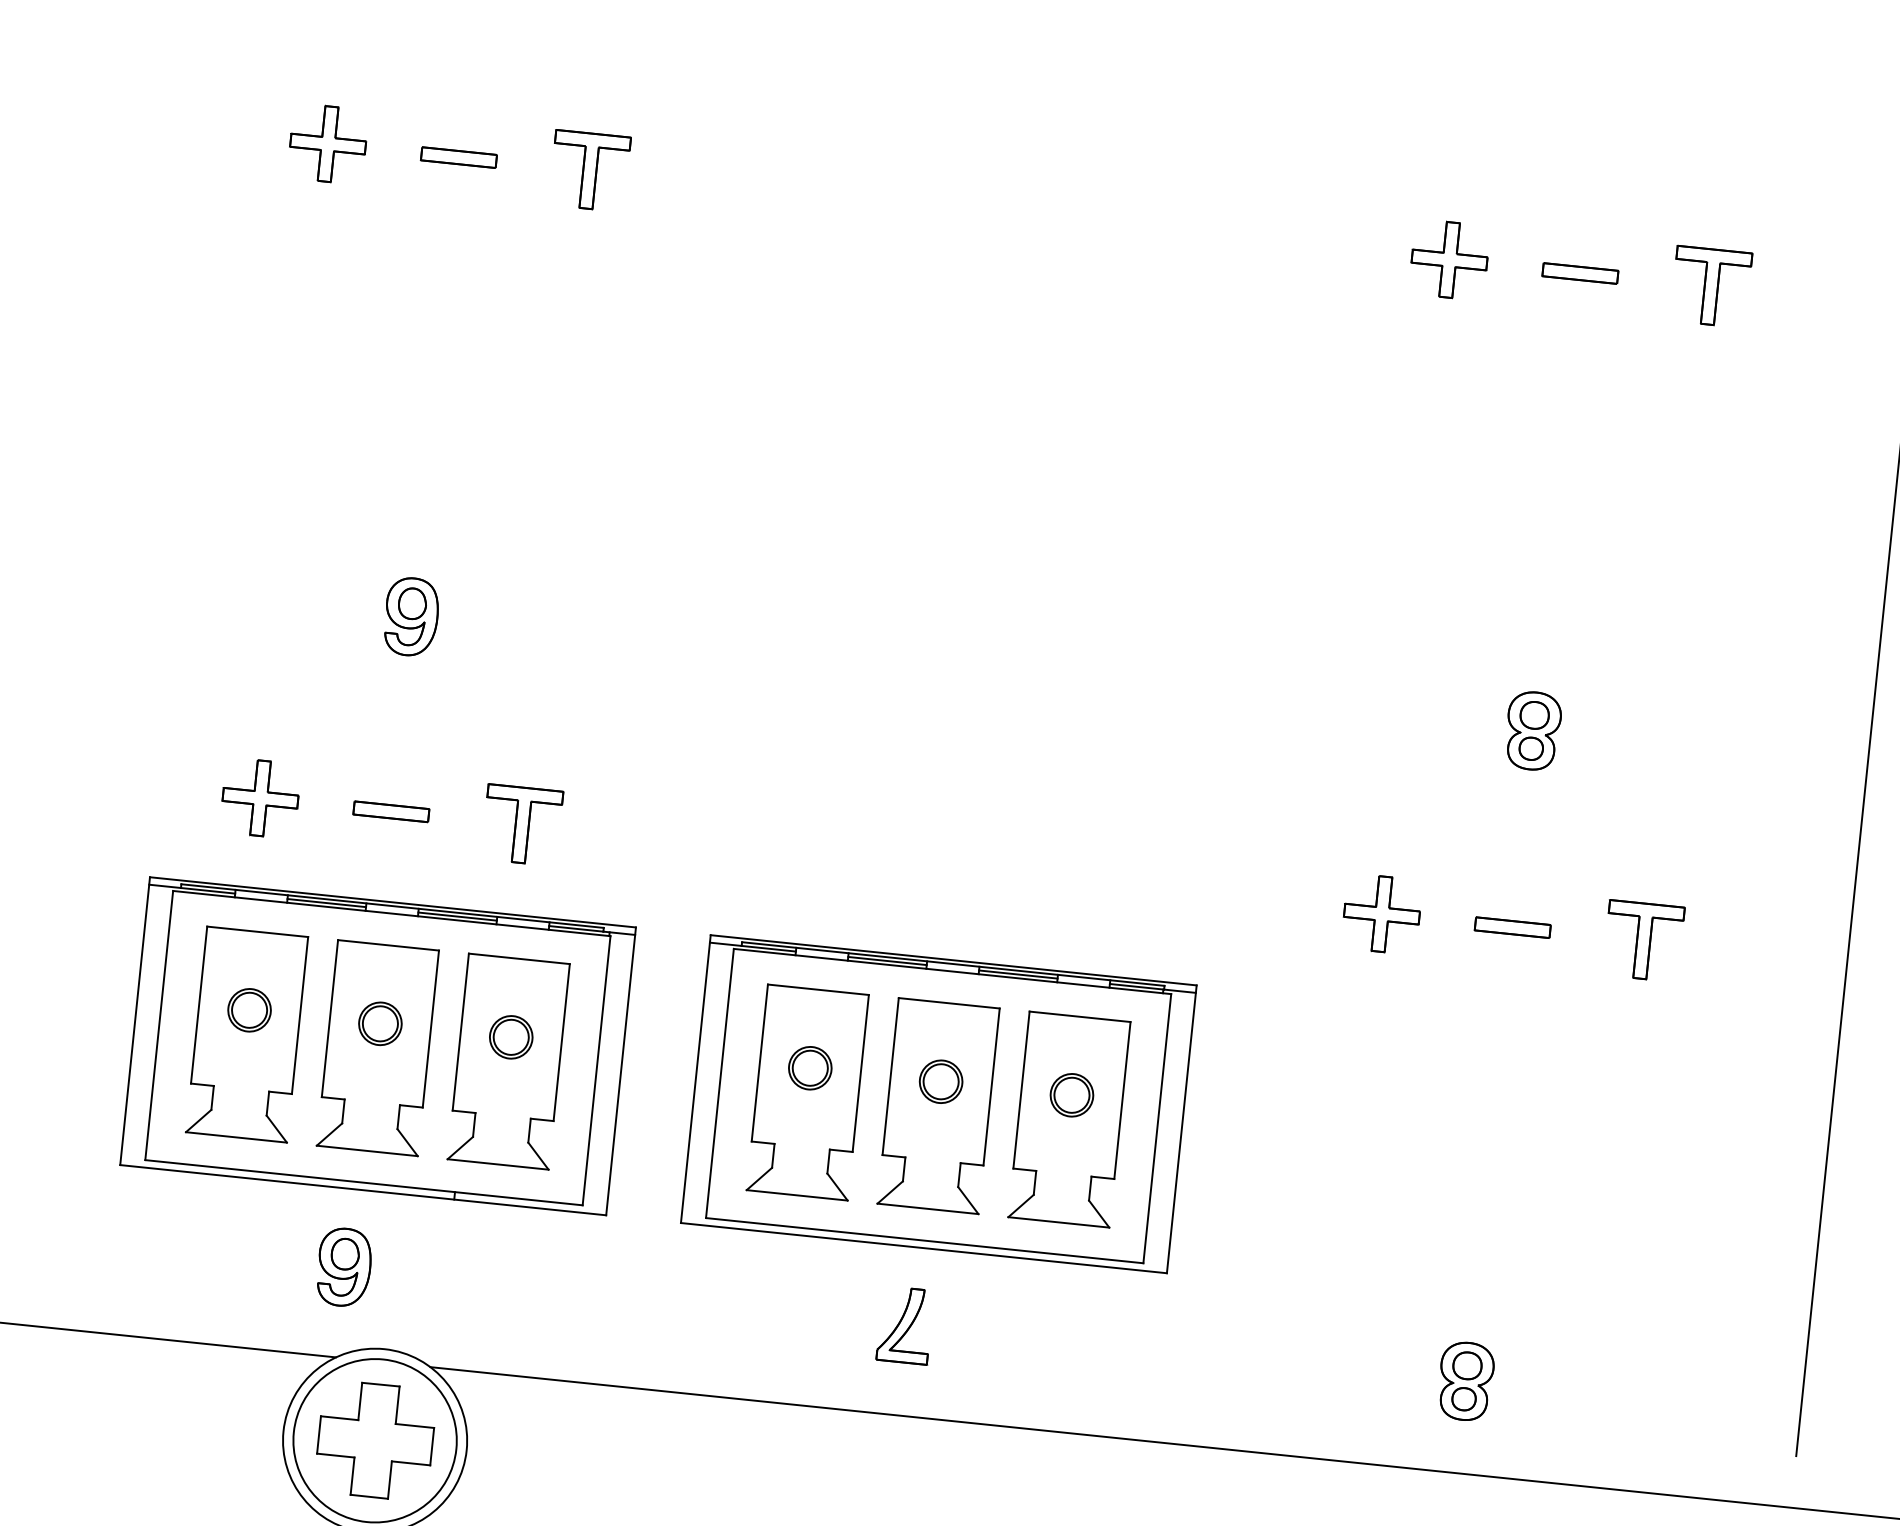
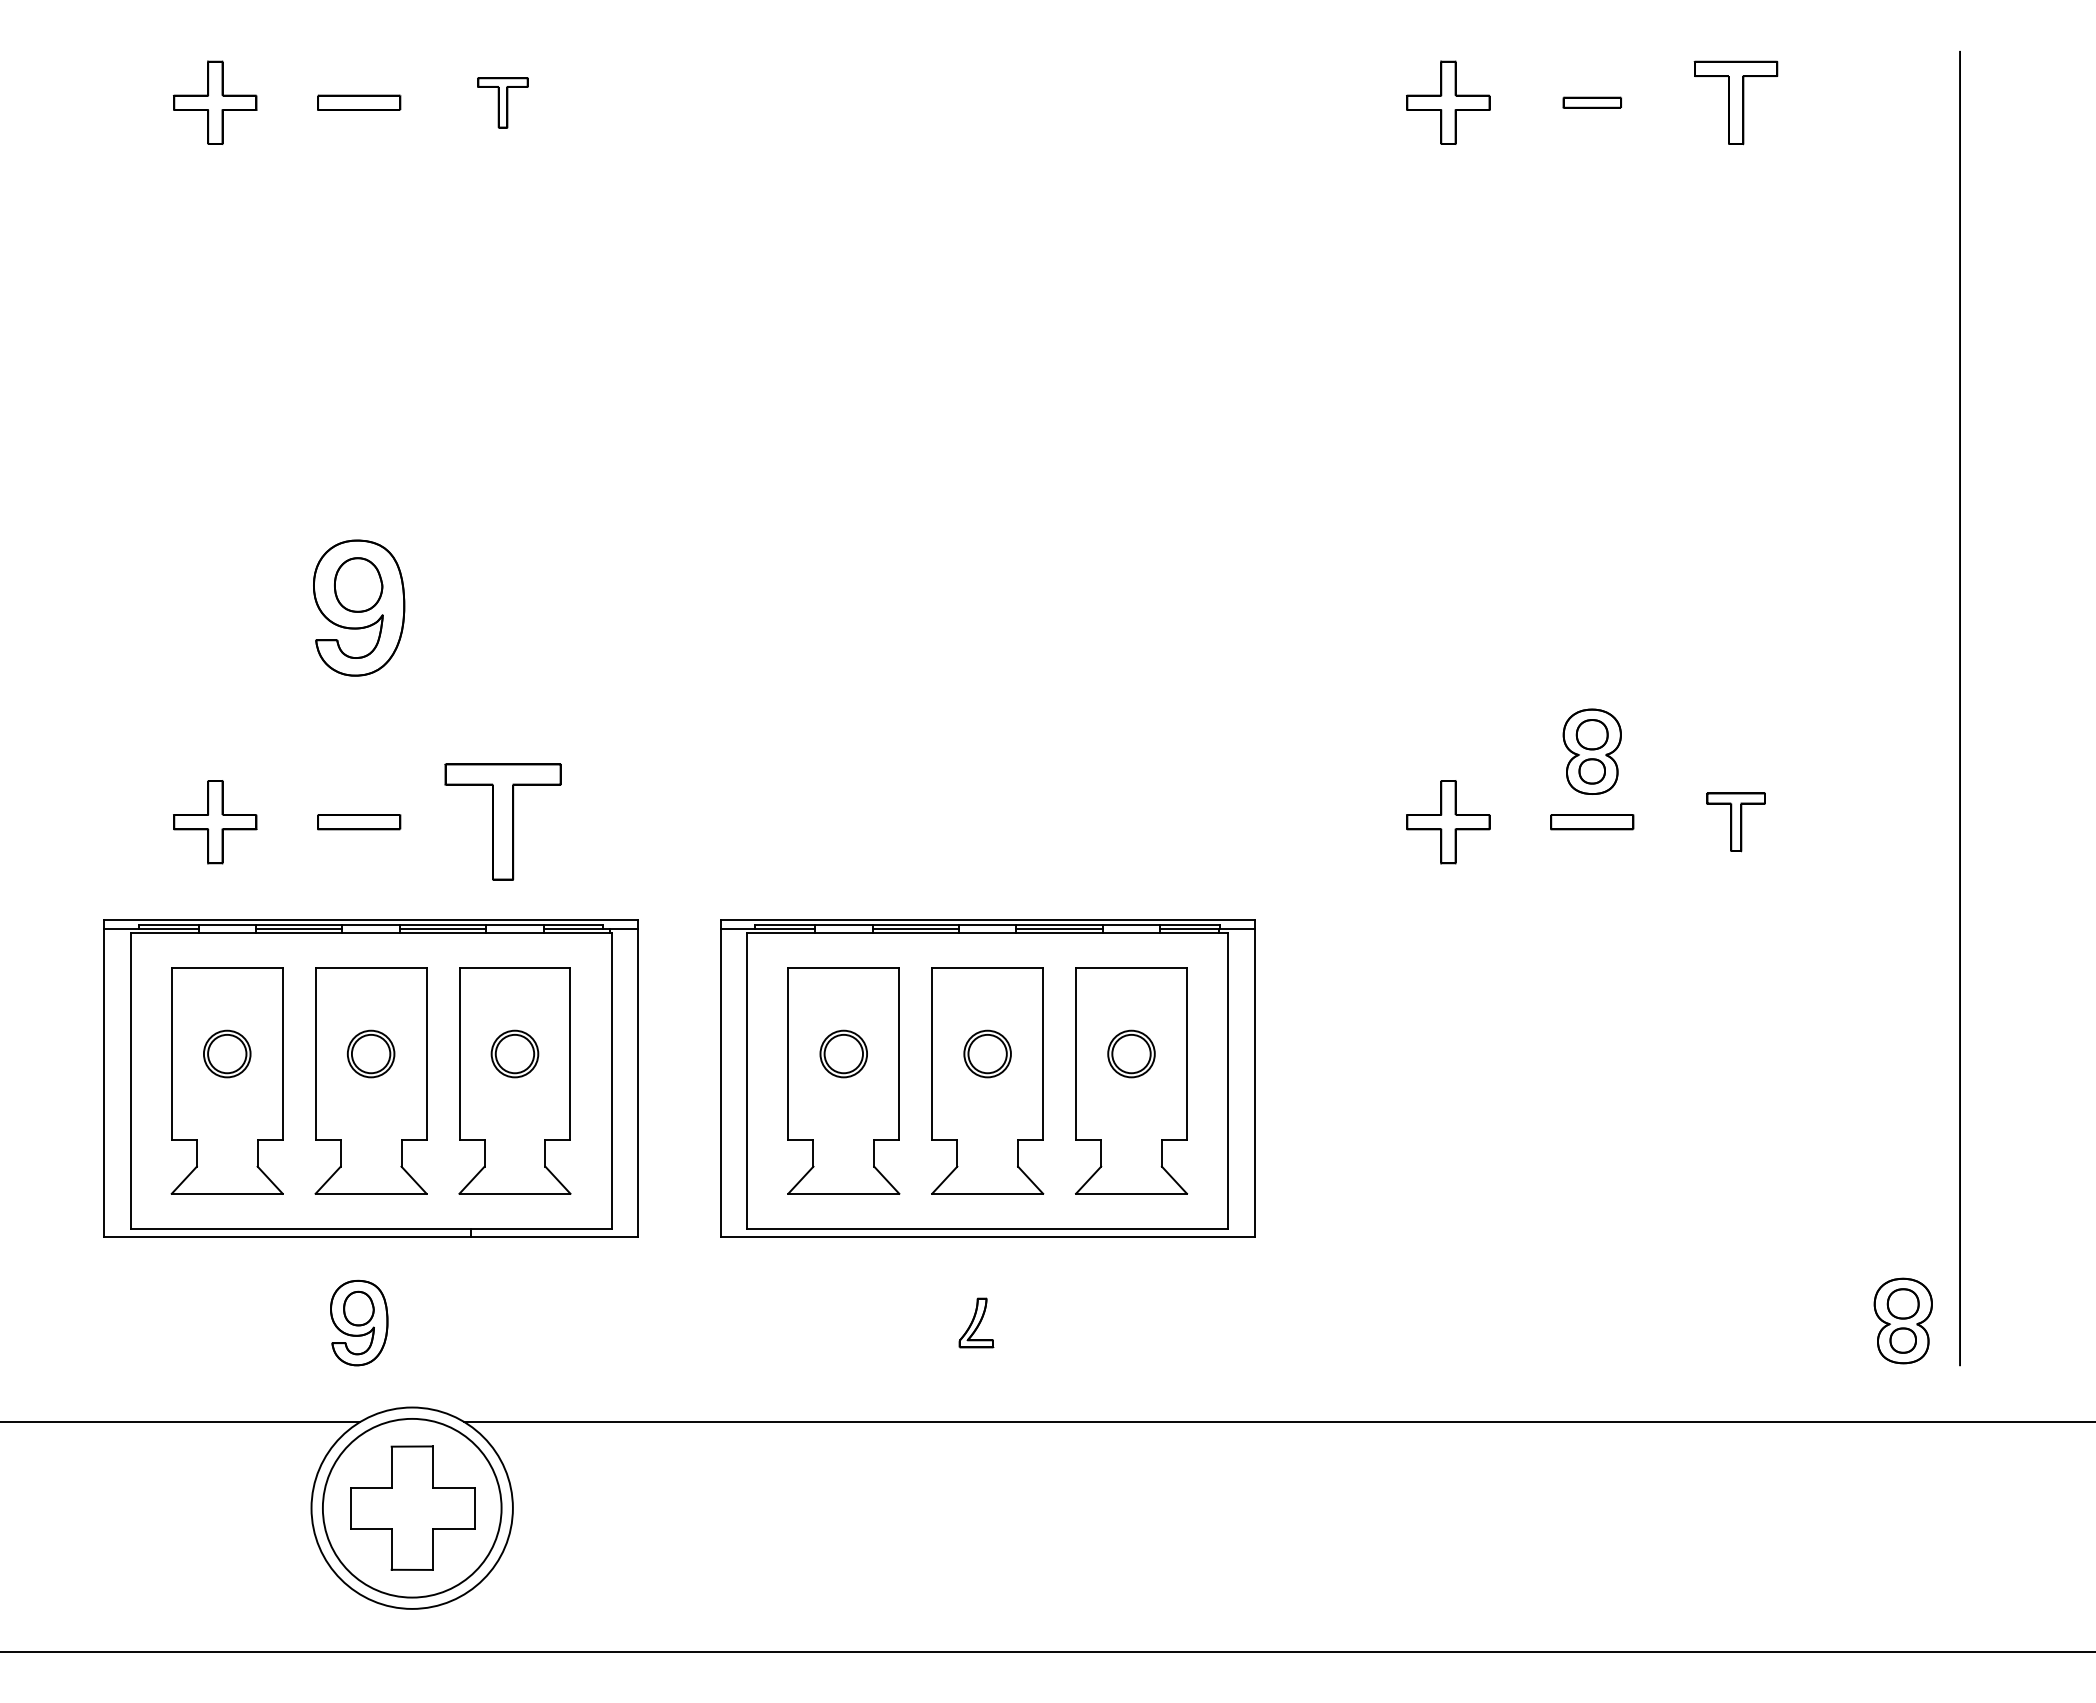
part: (589, 170) -> (502, 102), size x0.6
part: (1580, 273) -> (1592, 102), size x0.7
part: (411, 616) -> (359, 607), size x1.6
part: (1532, 730) -> (1591, 751), moved
part: (521, 825) -> (502, 822), size x1.4
part: (1643, 941) -> (1736, 822), size x0.7
part: (905, 1324) -> (976, 1322), size x0.6
part: (1465, 1380) -> (1902, 1320), moved

